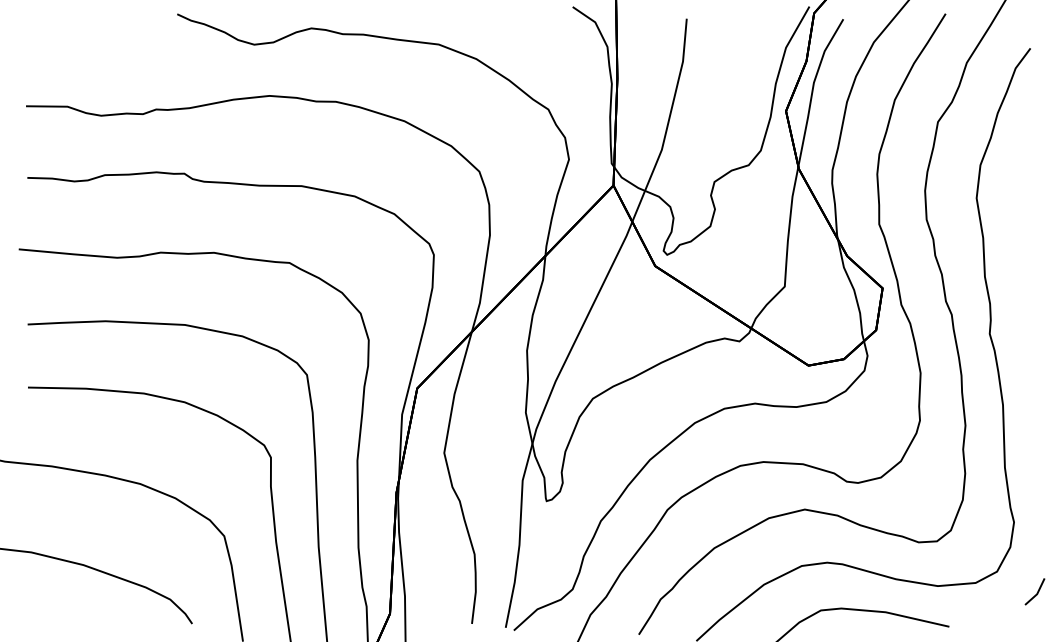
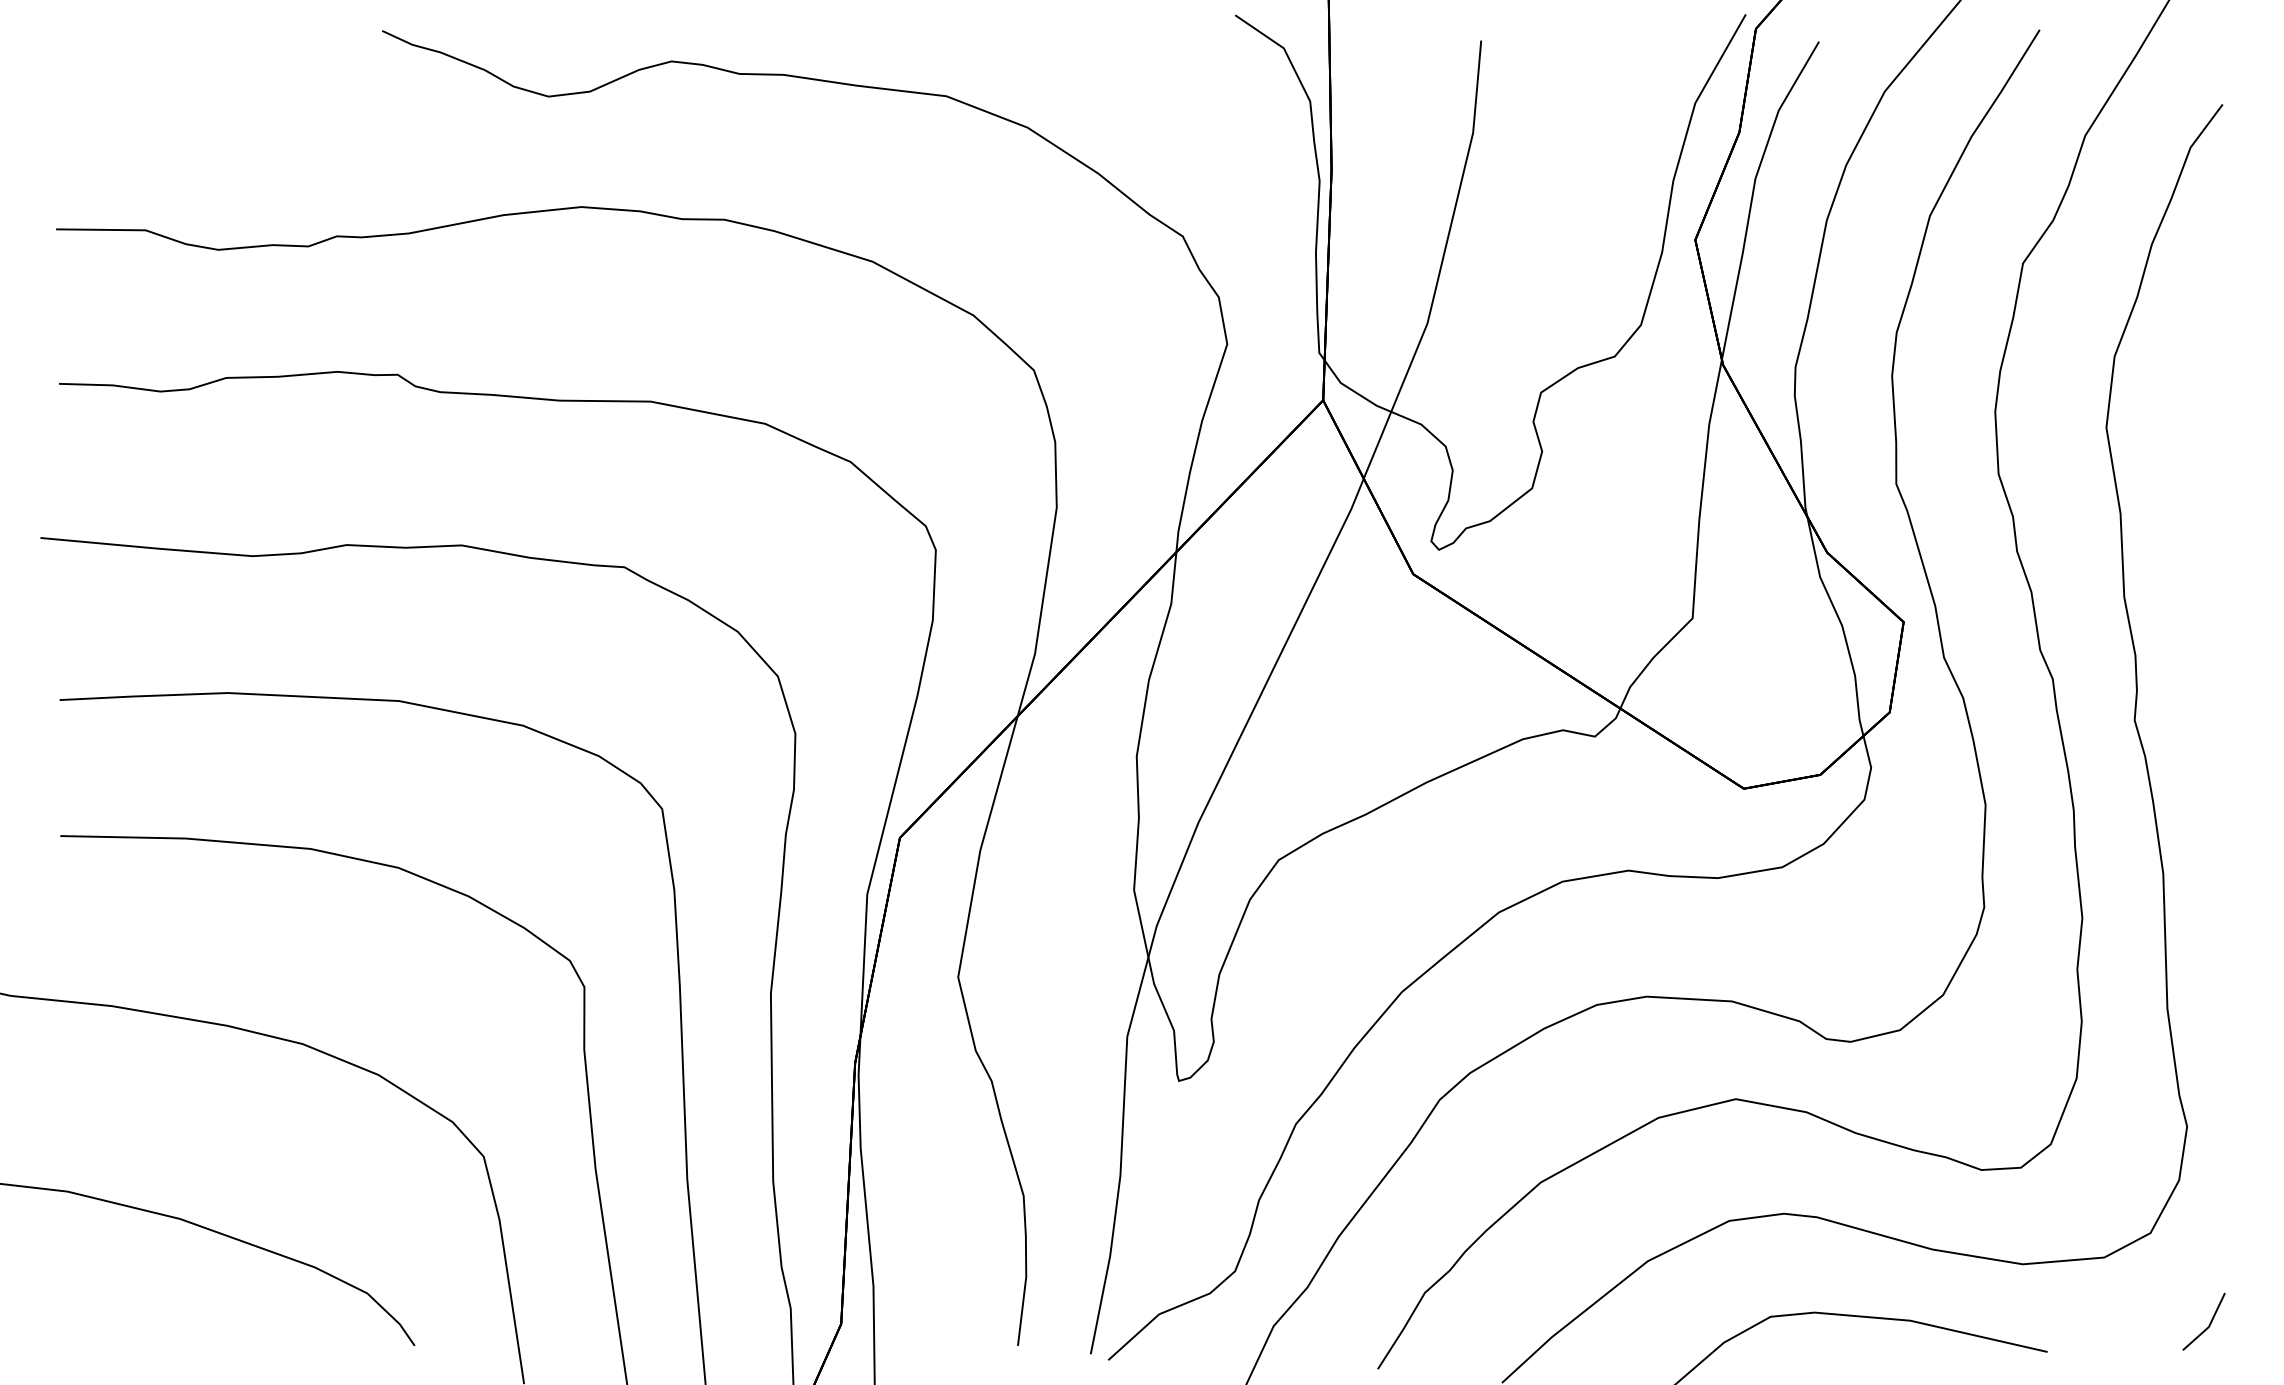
line: (1036, 593) -> (2207, 1325), moved

